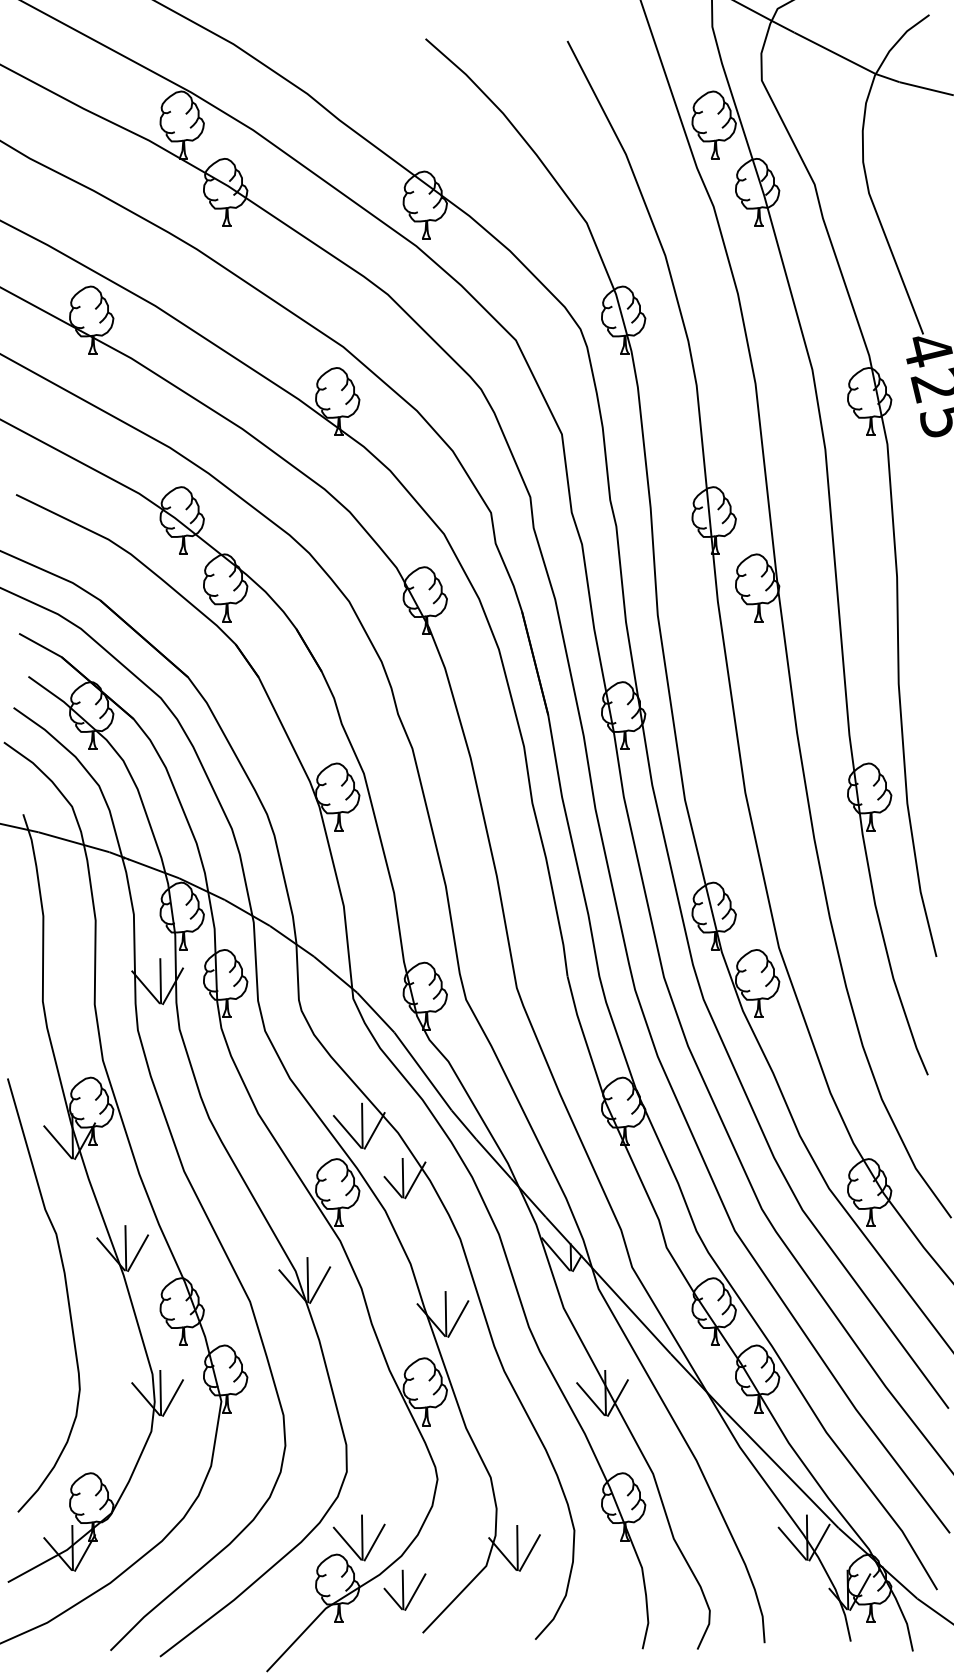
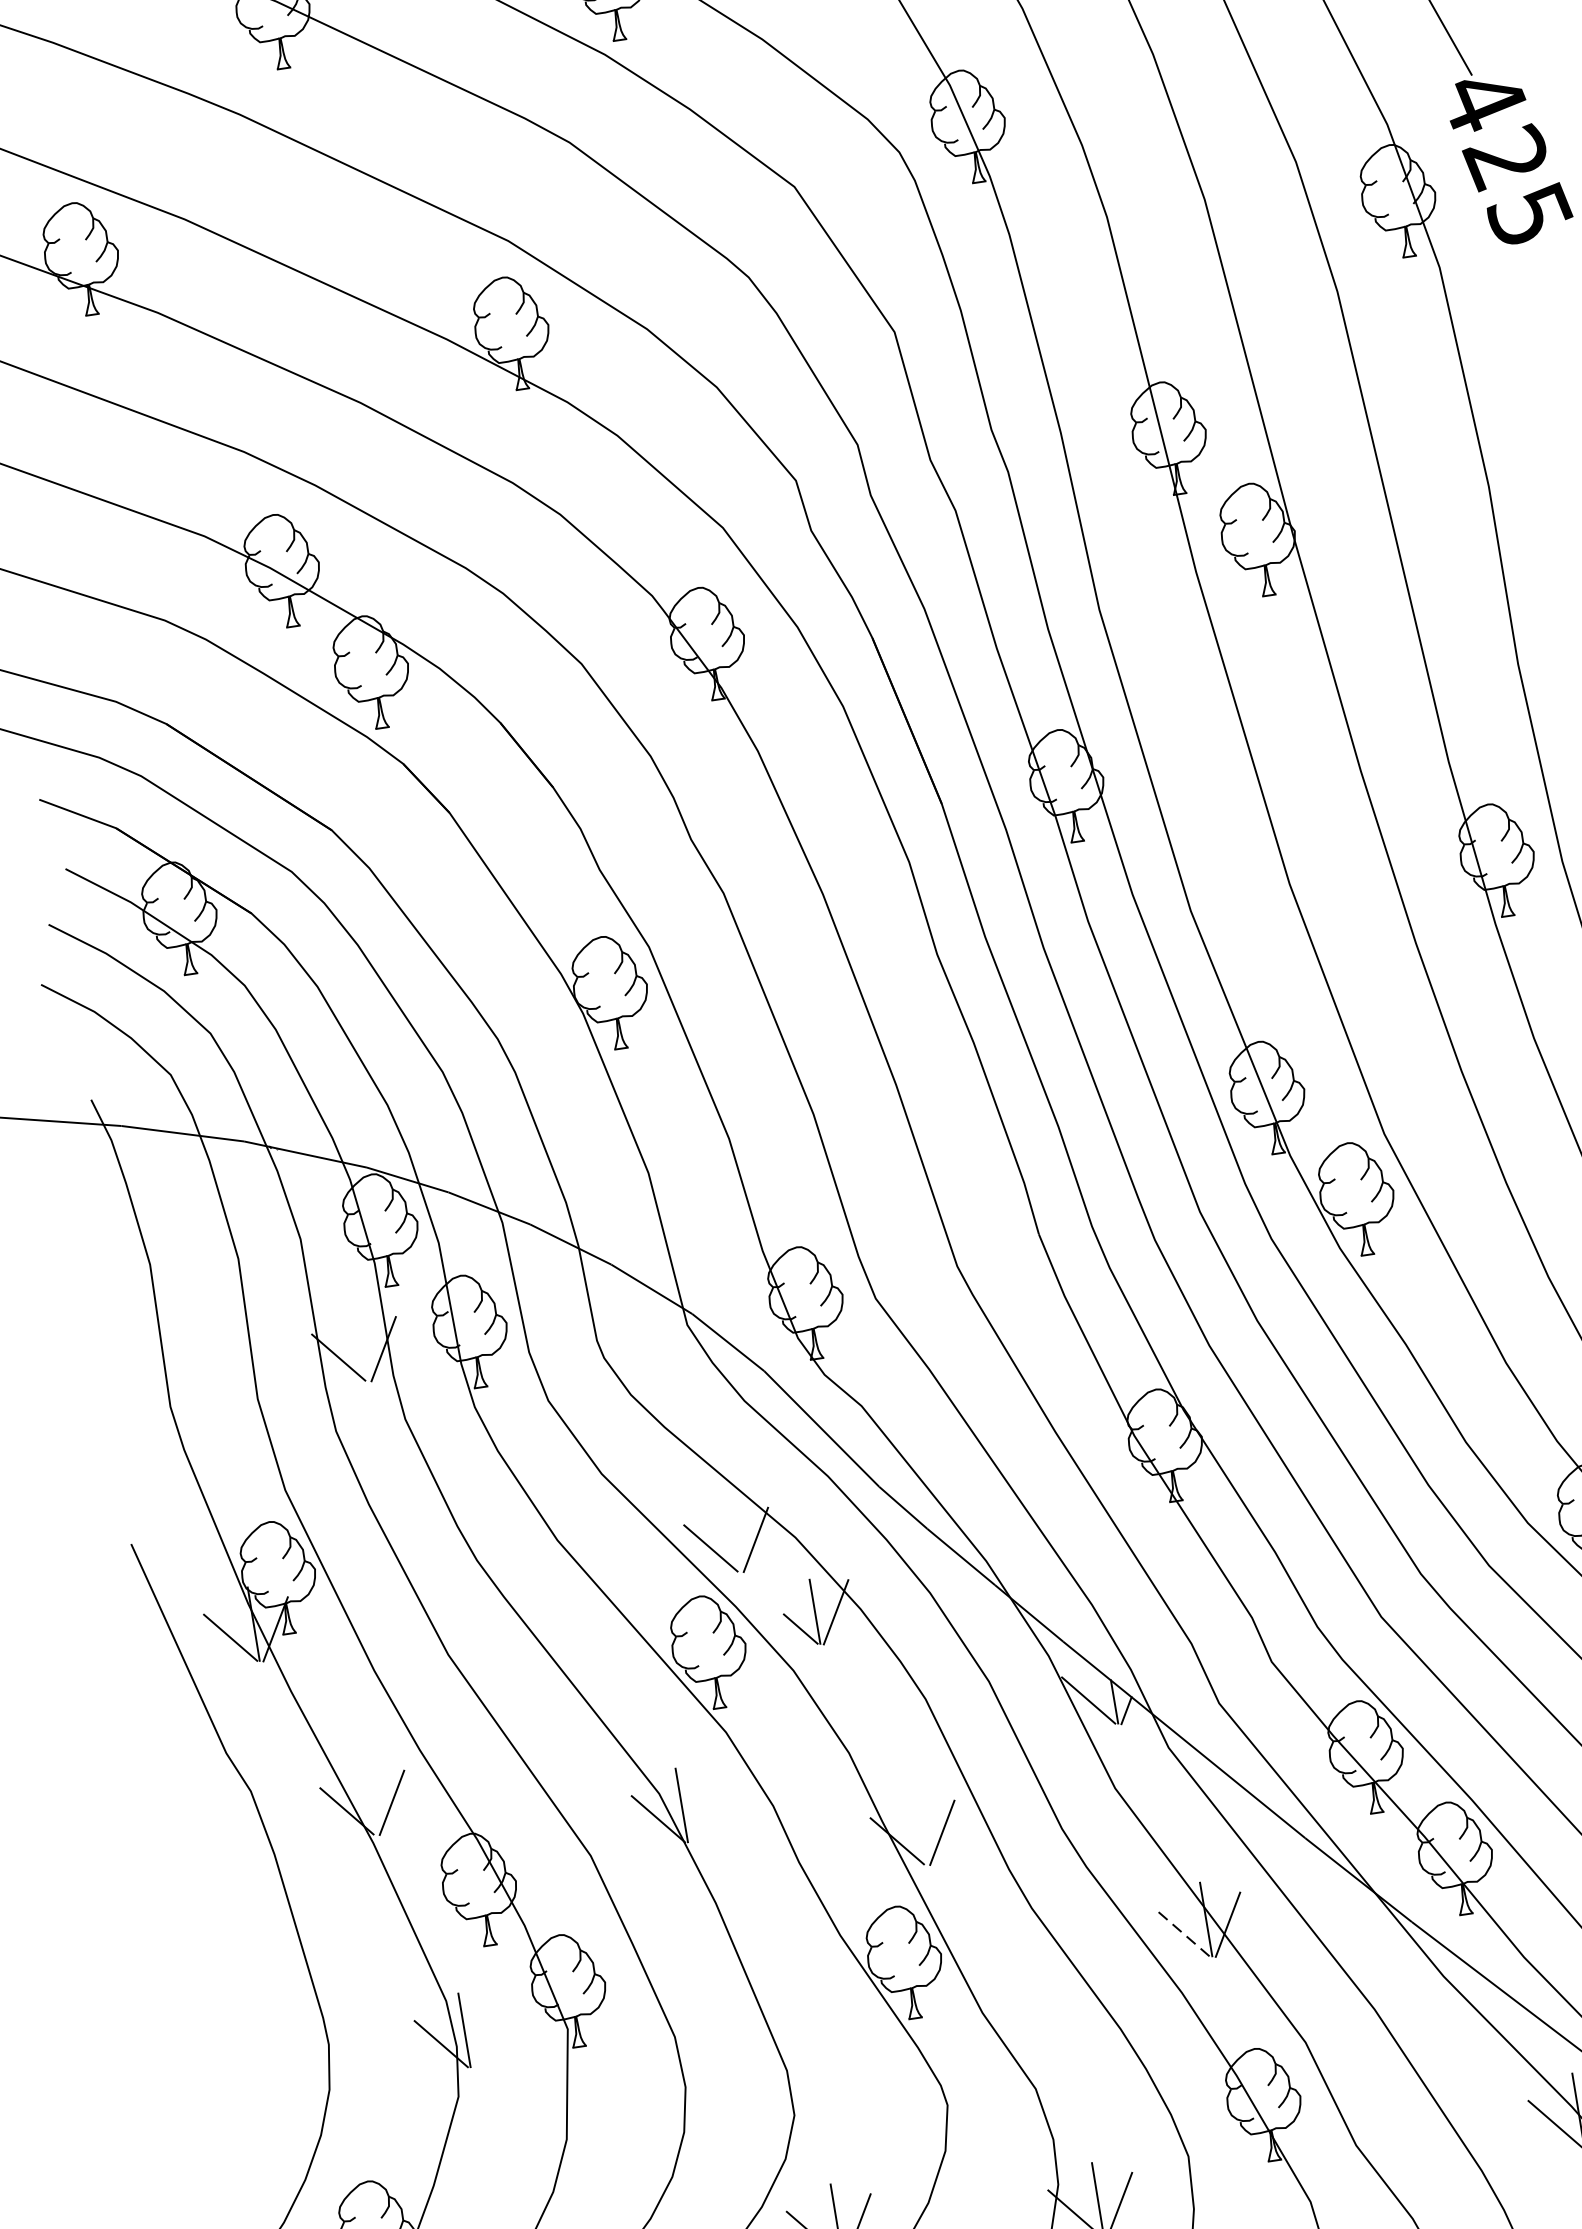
line: (160, 981) -> (361, 1344), removed
line: (362, 1125) -> (734, 1534), removed
line: (125, 1248) -> (369, 1798), removed
line: (320, 1284) -> (703, 1809), removed
line: (445, 1314) -> (919, 1828), removed
line: (172, 1397) -> (485, 2034), removed
line: (590, 1399) -> (1182, 1934), solid -> dashed

